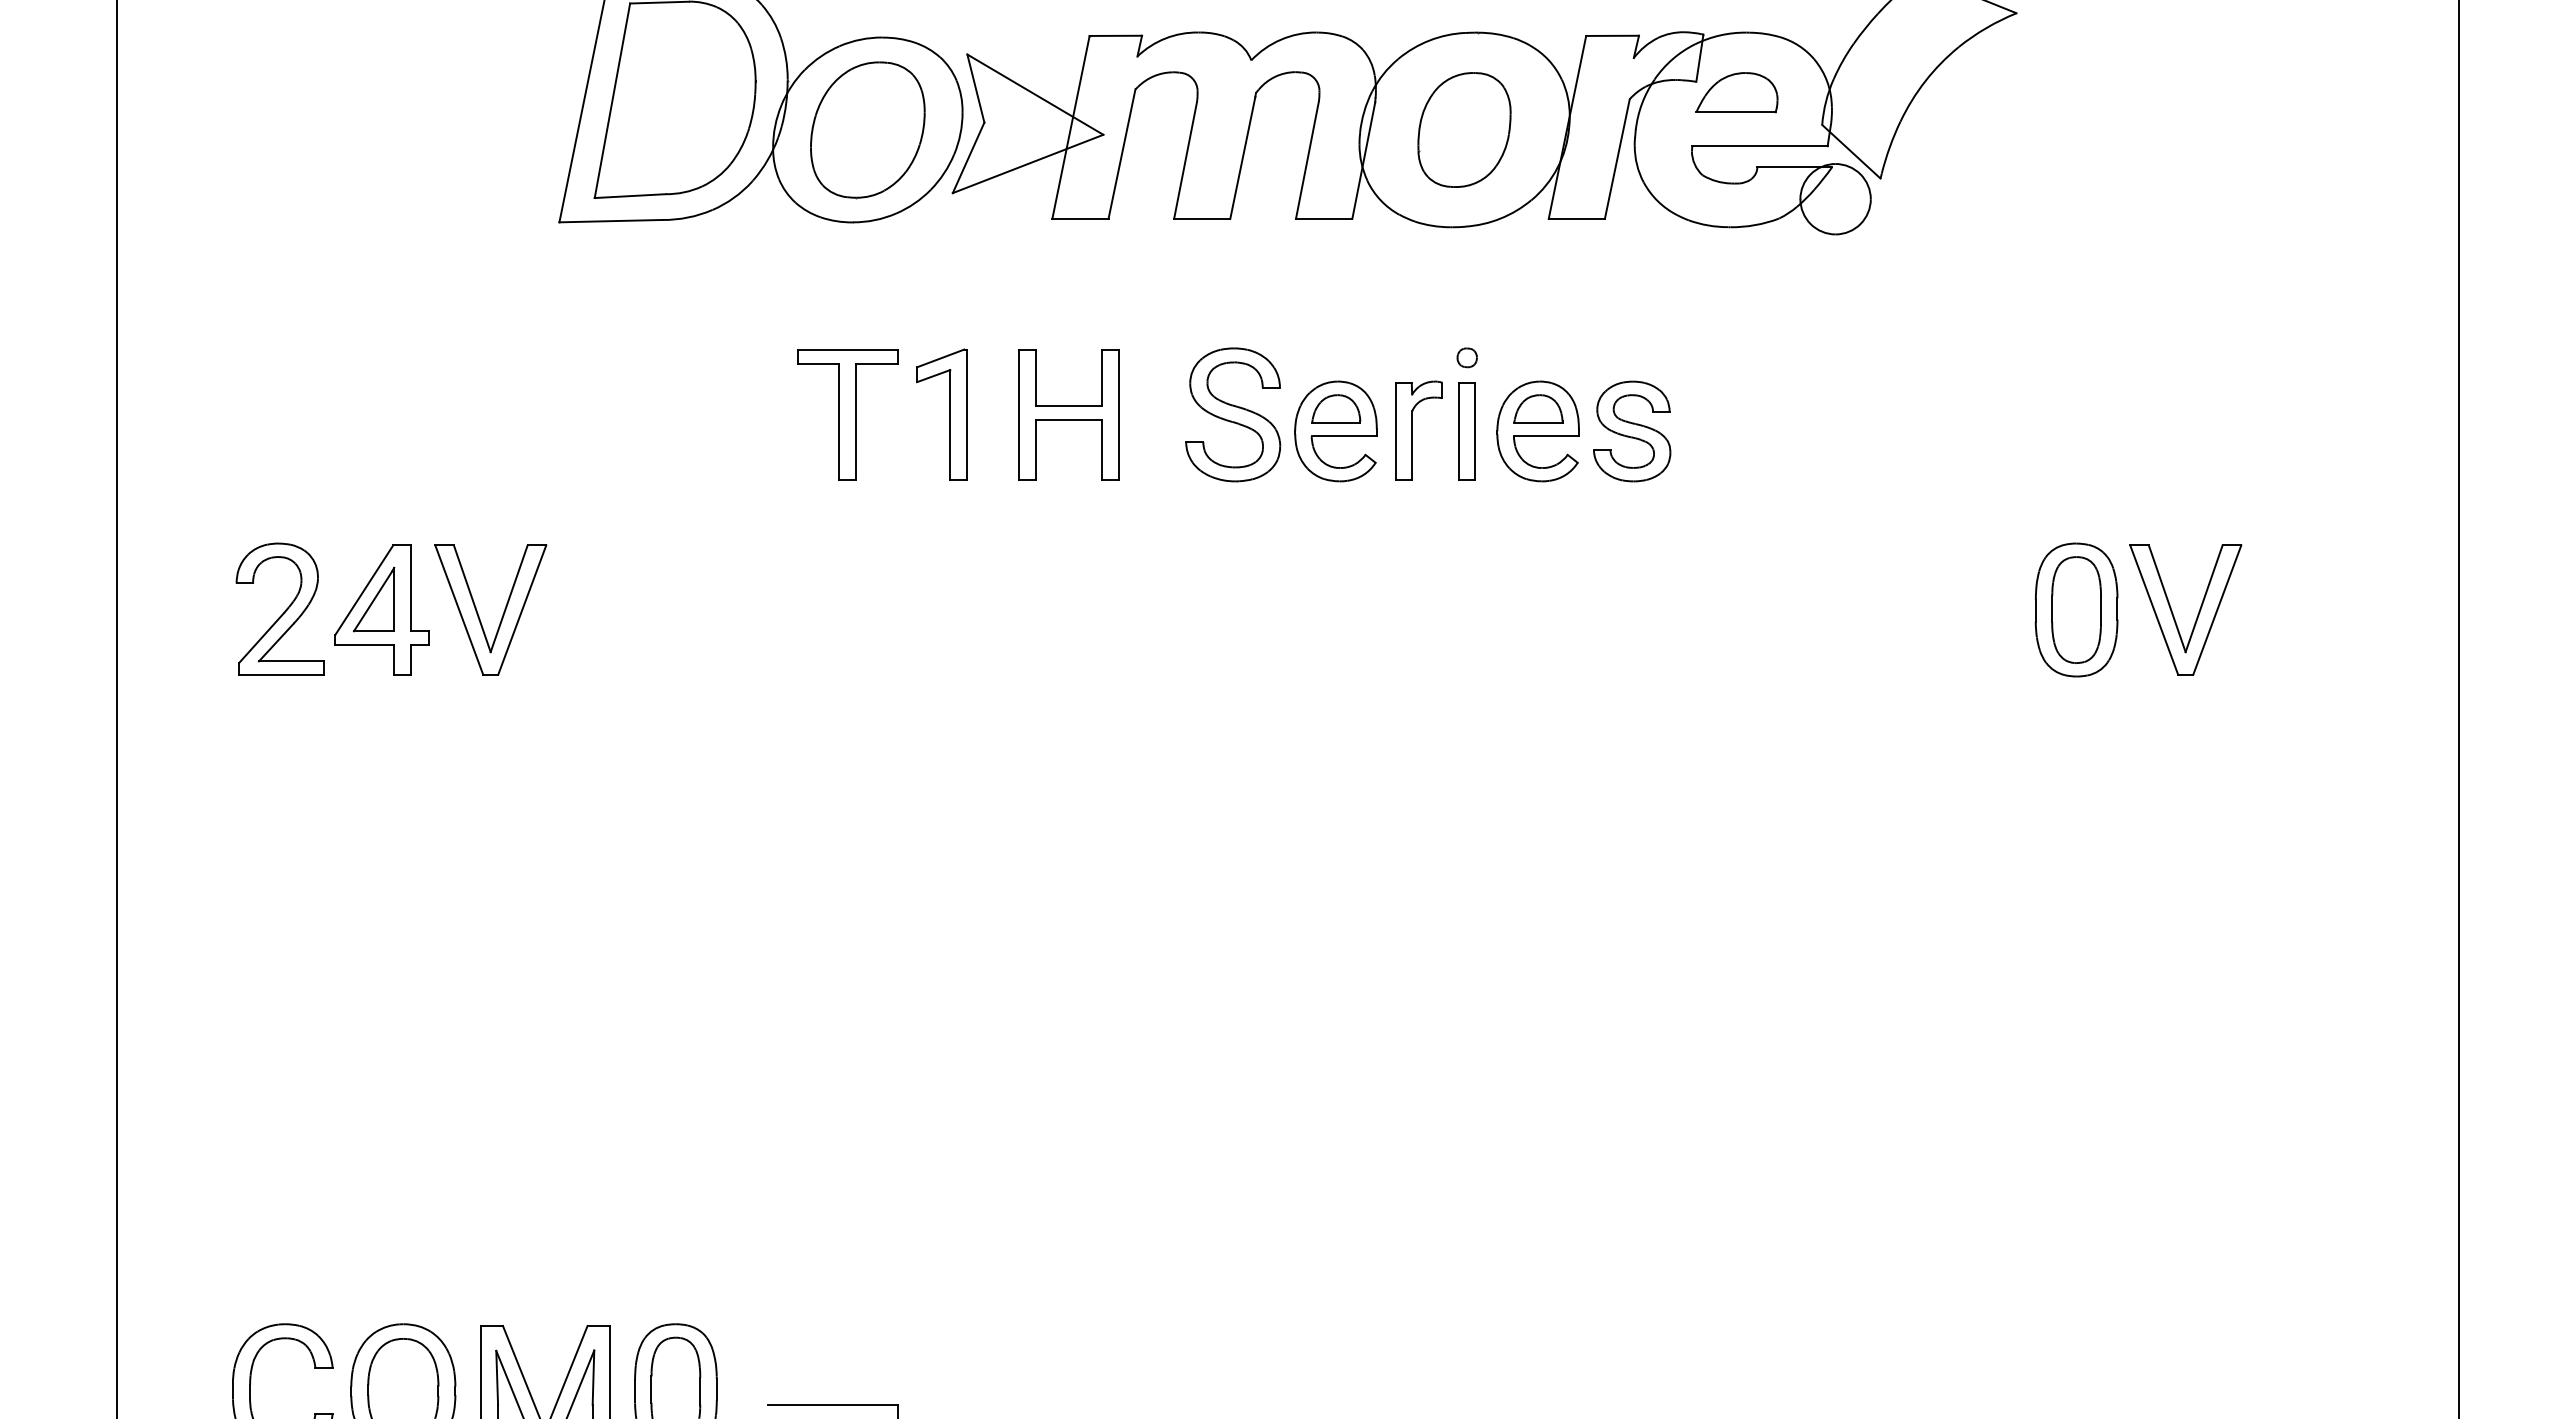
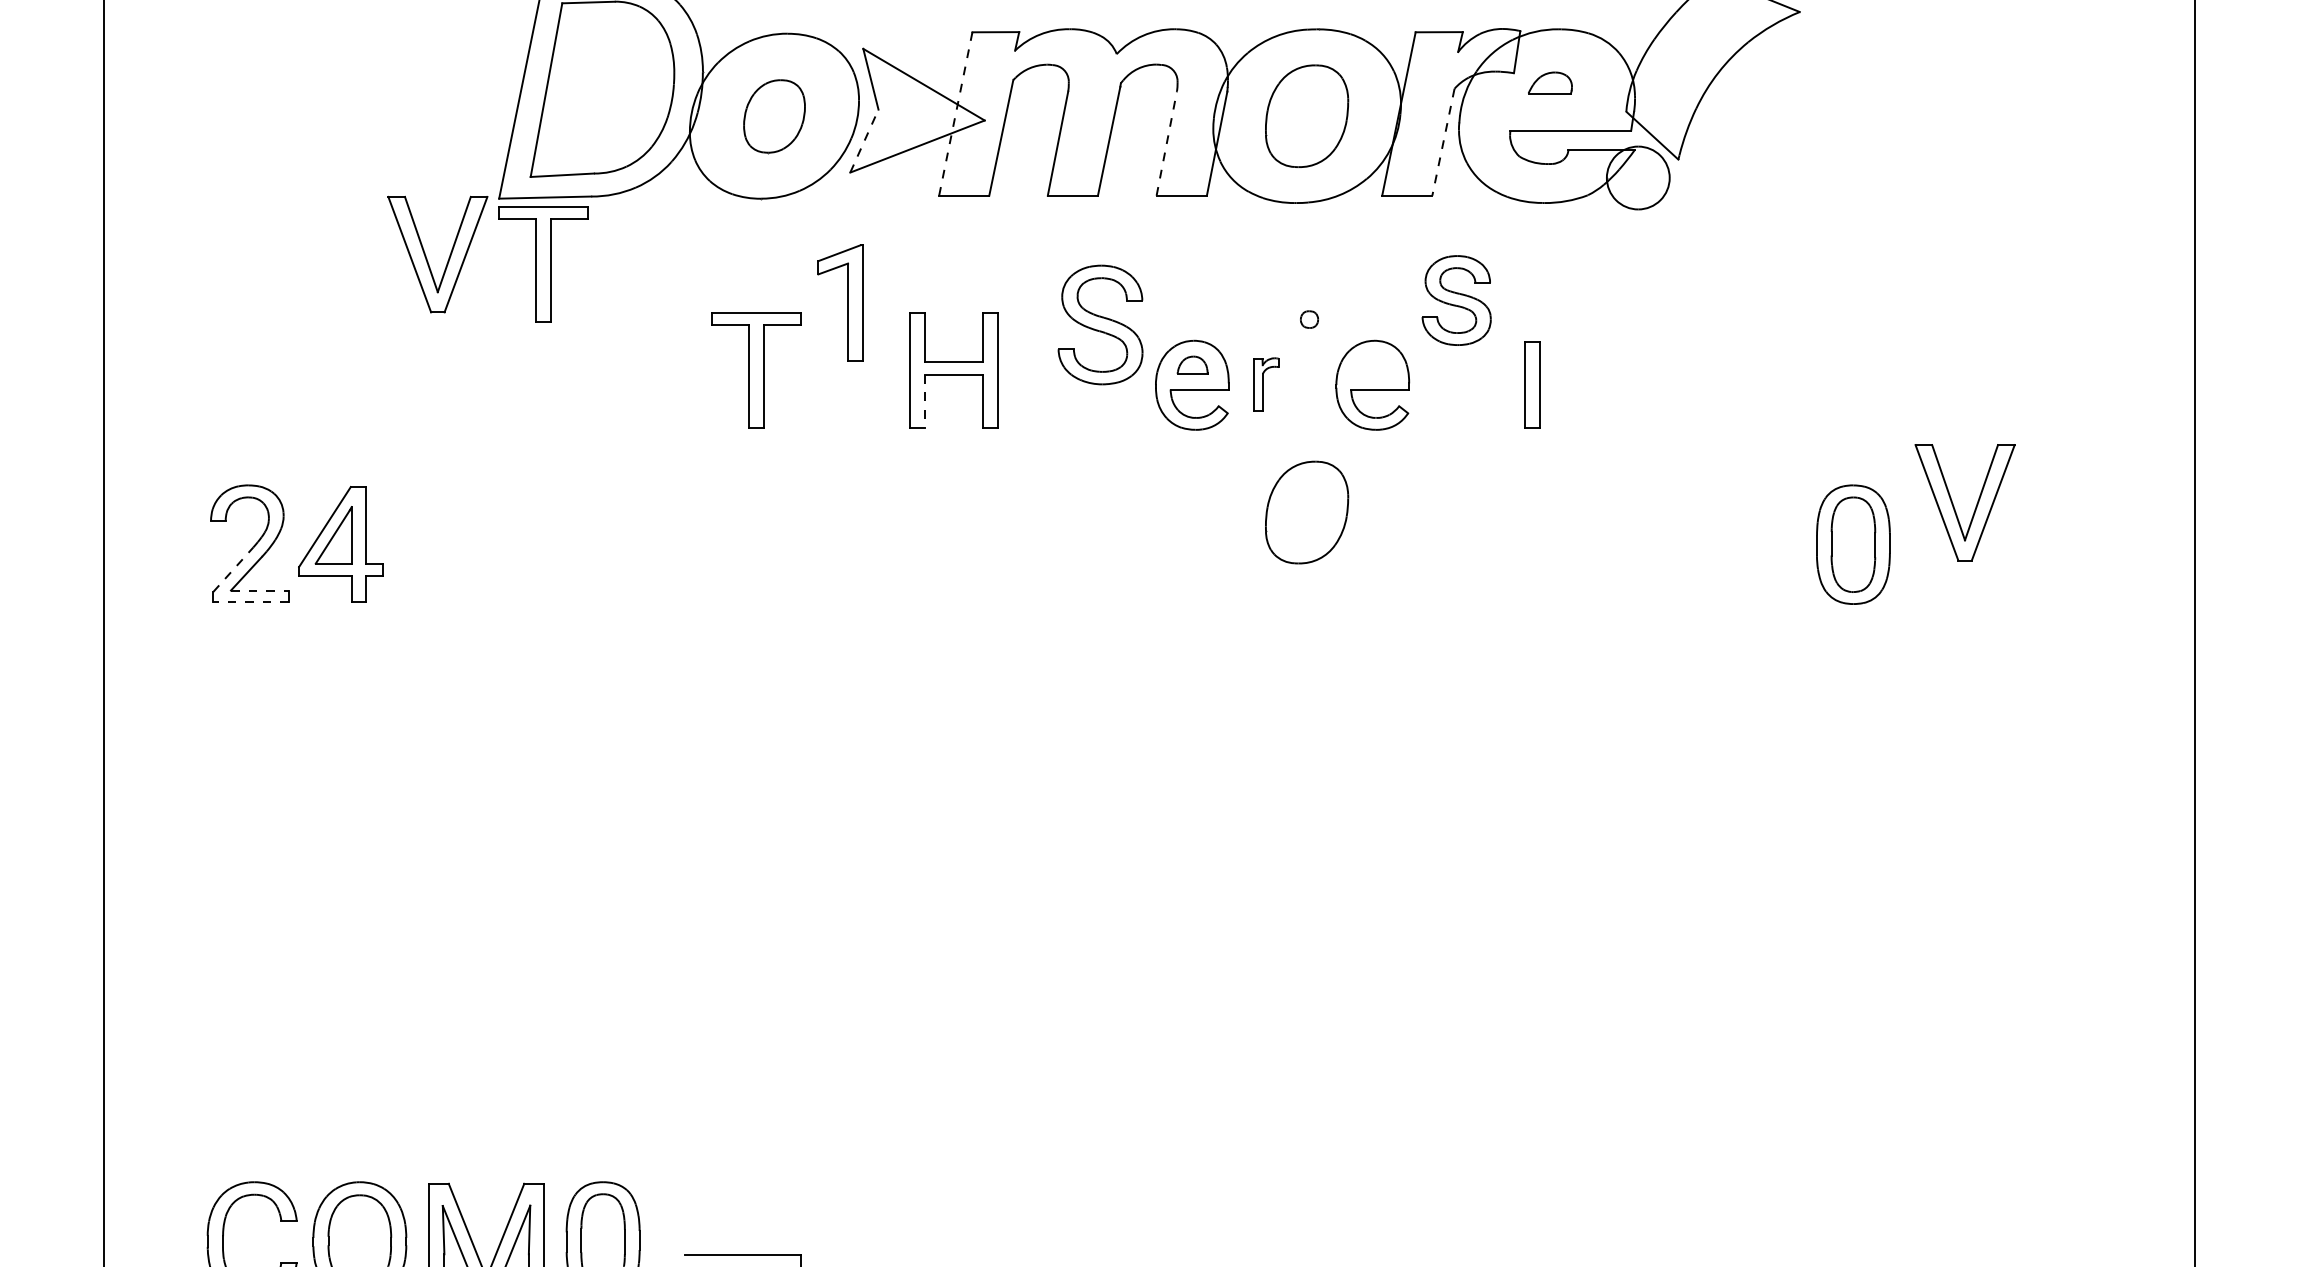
part: (1736, 92) -> (1549, 82), size x0.6
line: (1071, 126) -> (956, 113), solid -> dashed
part: (867, 130) -> (774, 116), size x0.6
line: (968, 157) -> (864, 140), solid -> dashed
line: (1617, 159) -> (1443, 142), solid -> dashed
line: (1307, 160) -> (1166, 143), solid -> dashed
part: (608, 295) -> (542, 263), added
part: (1336, 408) -> (1192, 364), size x0.7
part: (1538, 408) -> (1373, 364), removed
part: (949, 414) -> (847, 303), moved
part: (1233, 414) -> (1100, 324), moved
part: (1418, 430) -> (1265, 384), size x0.6
part: (1466, 431) -> (1531, 385), moved
part: (1632, 431) -> (1457, 300), moved
line: (1036, 449) -> (925, 401), solid -> dashed
part: (1464, 573) -> (1307, 512), added
part: (478, 613) -> (426, 257), moved
part: (2173, 613) -> (1954, 505), moved
line: (261, 637) -> (233, 569), solid -> dashed
line: (291, 661) -> (260, 590), solid -> dashed
line: (281, 674) -> (251, 602), solid -> dashed

